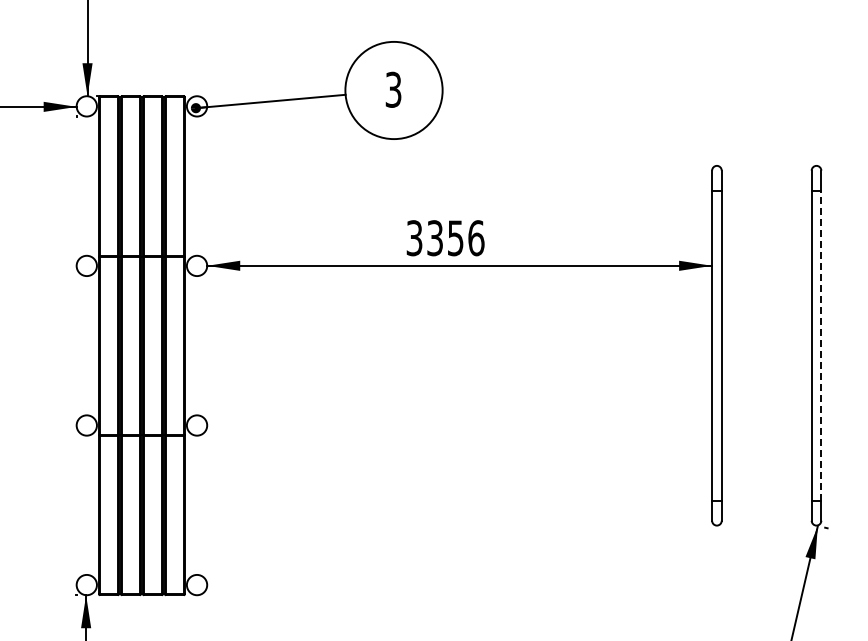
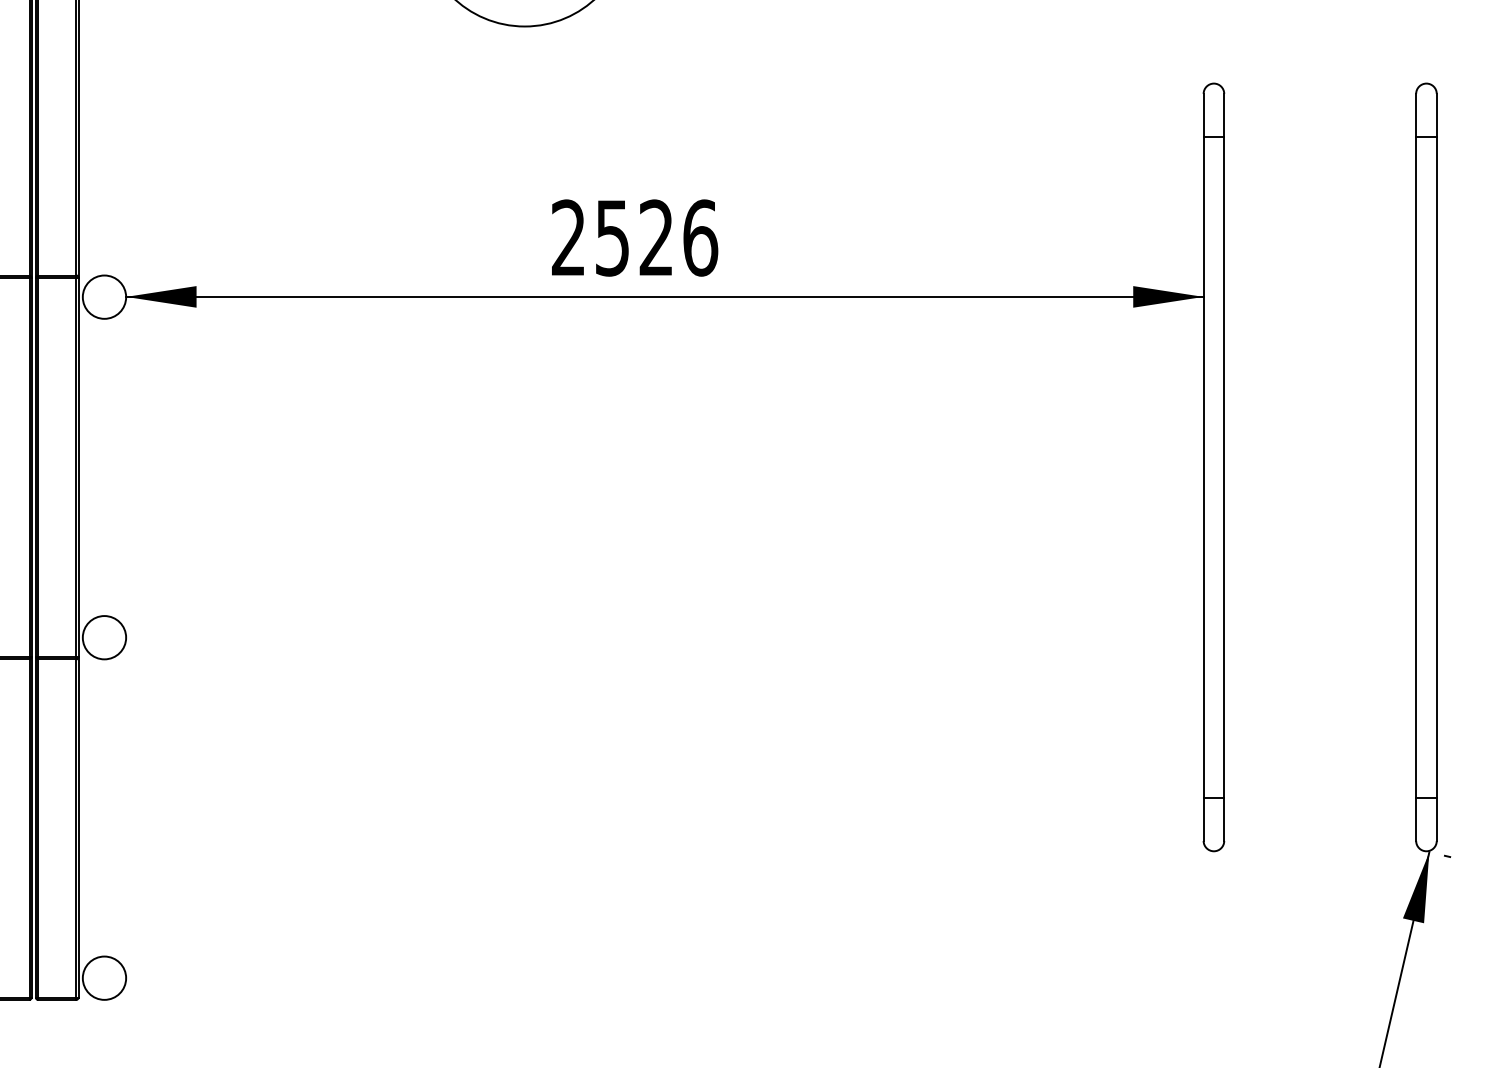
text: (434, 238) -> (611, 238), 3356 -> 2526
line: (821, 345) -> (1437, 466), dashed -> solid

